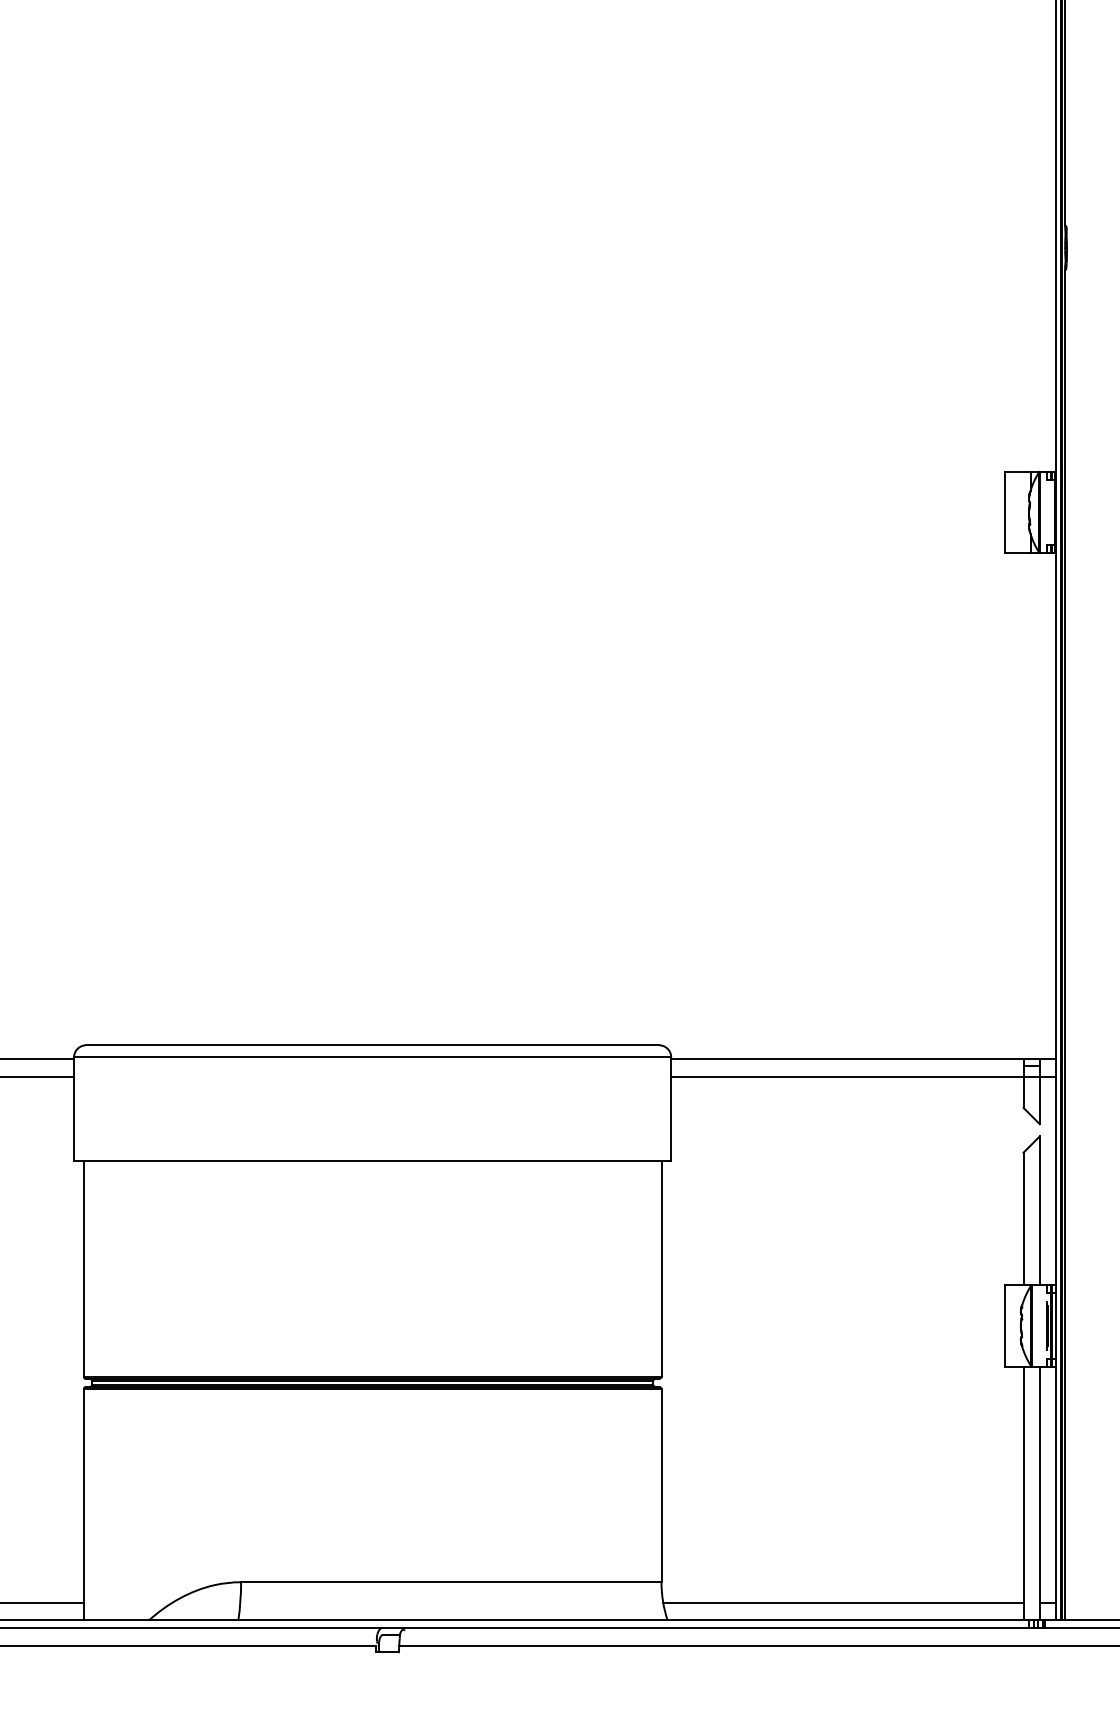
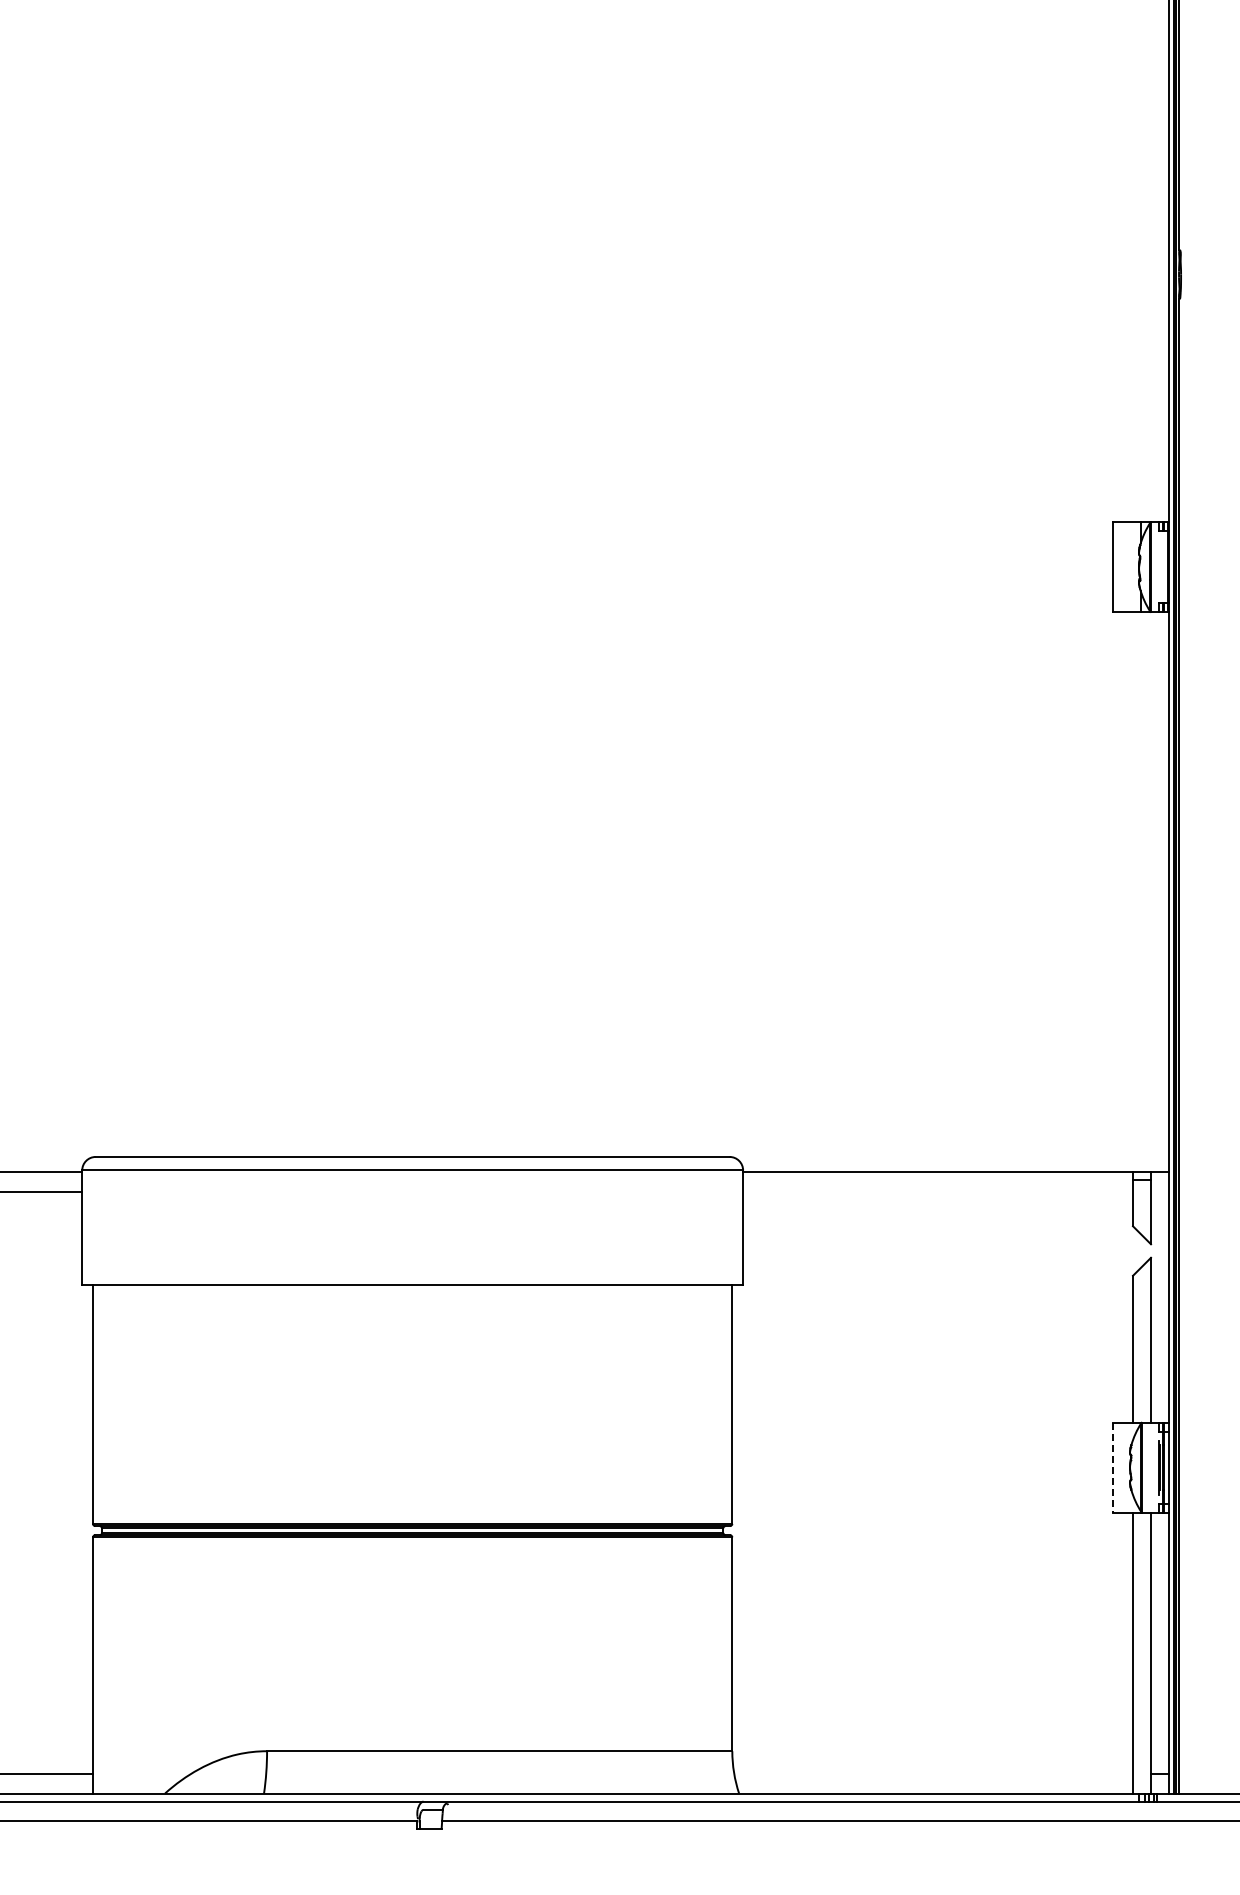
line: (863, 1077) -> (955, 1192), removed
line: (1005, 1326) -> (1112, 1468), solid -> dashed
line: (843, 1602) -> (933, 1773), removed

